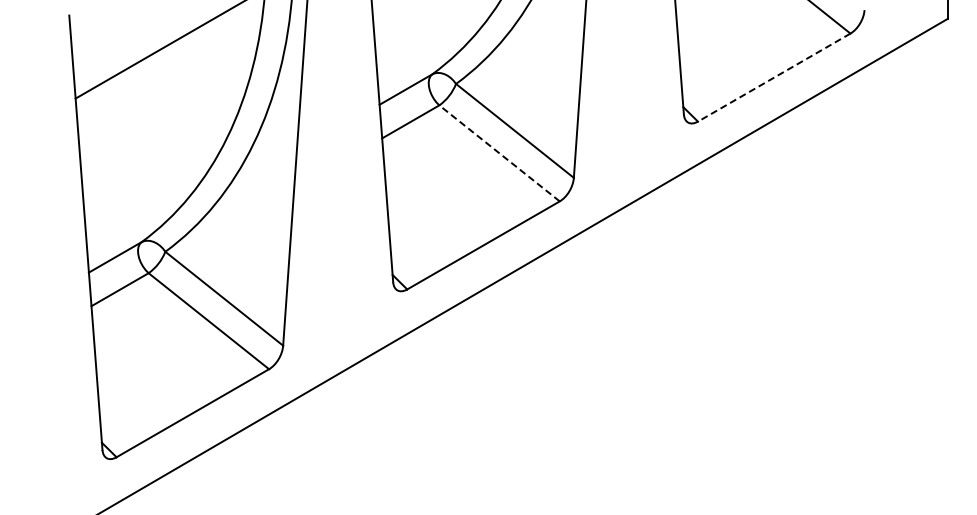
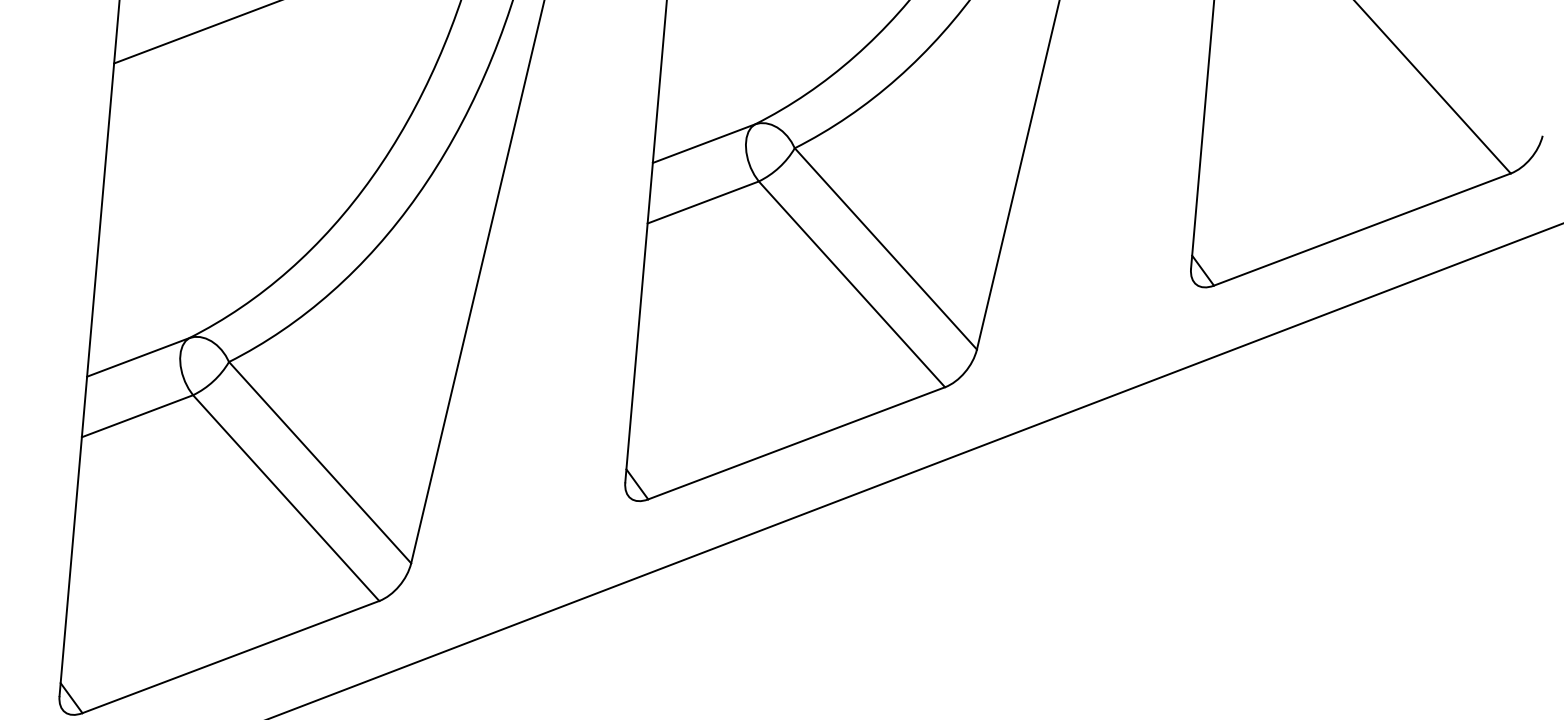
line: (773, 77) -> (1361, 229), dashed -> solid
line: (499, 153) -> (851, 284), dashed -> solid

